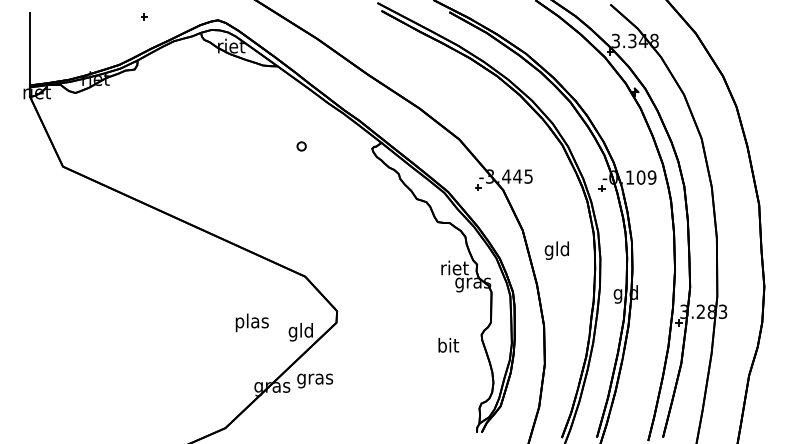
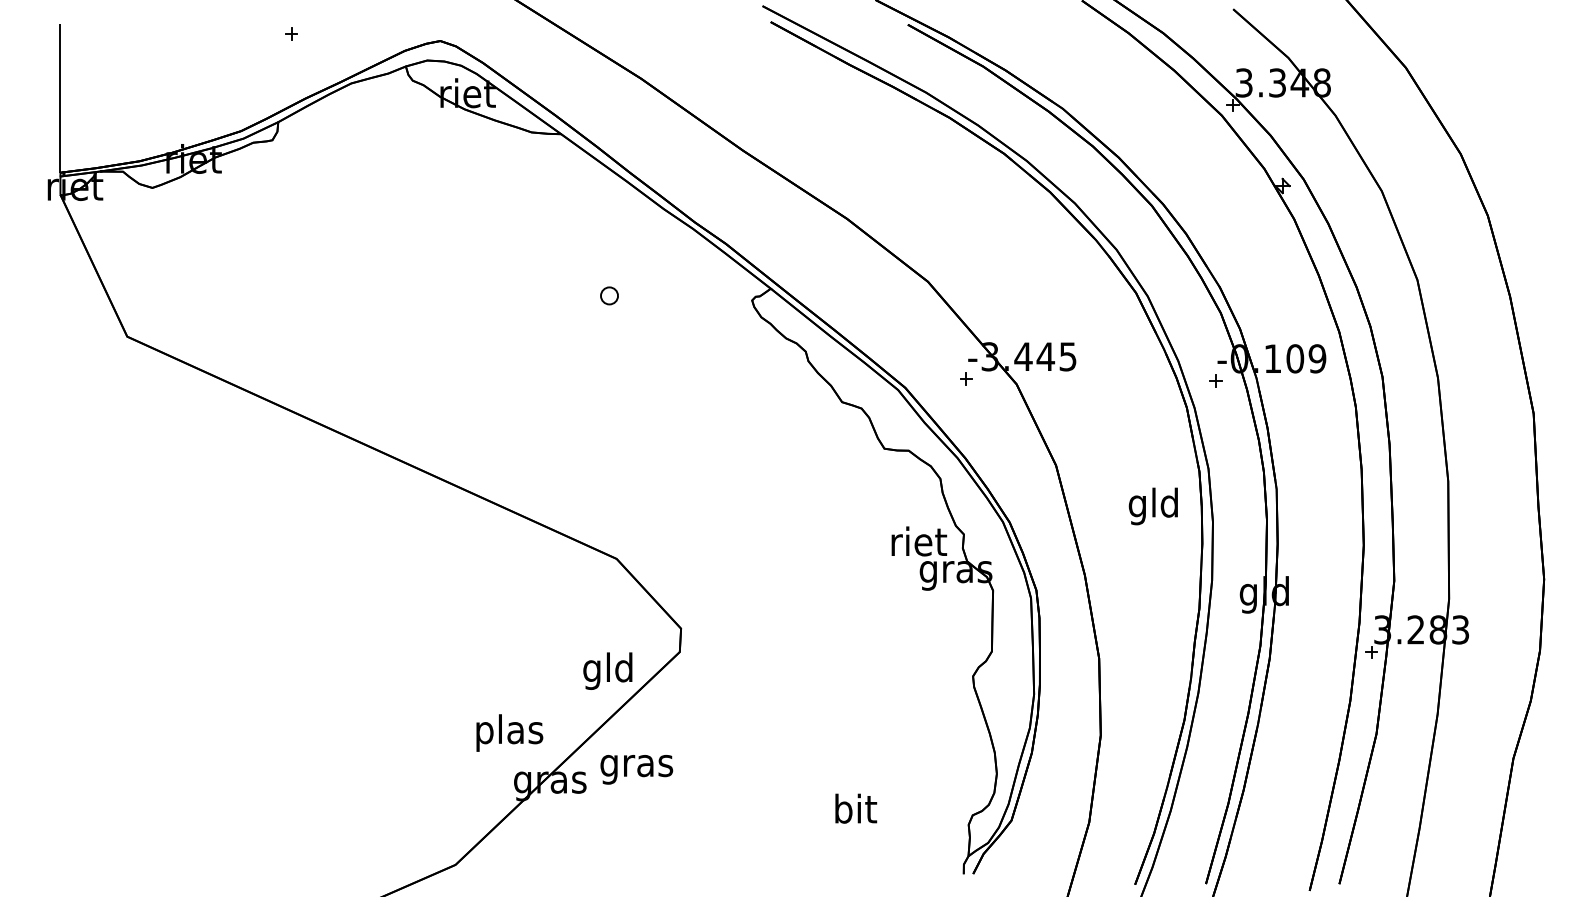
text: (556, 250) -> (1152, 506), moved
text: (251, 322) -> (508, 732), moved
text: (448, 345) -> (855, 809), moved

